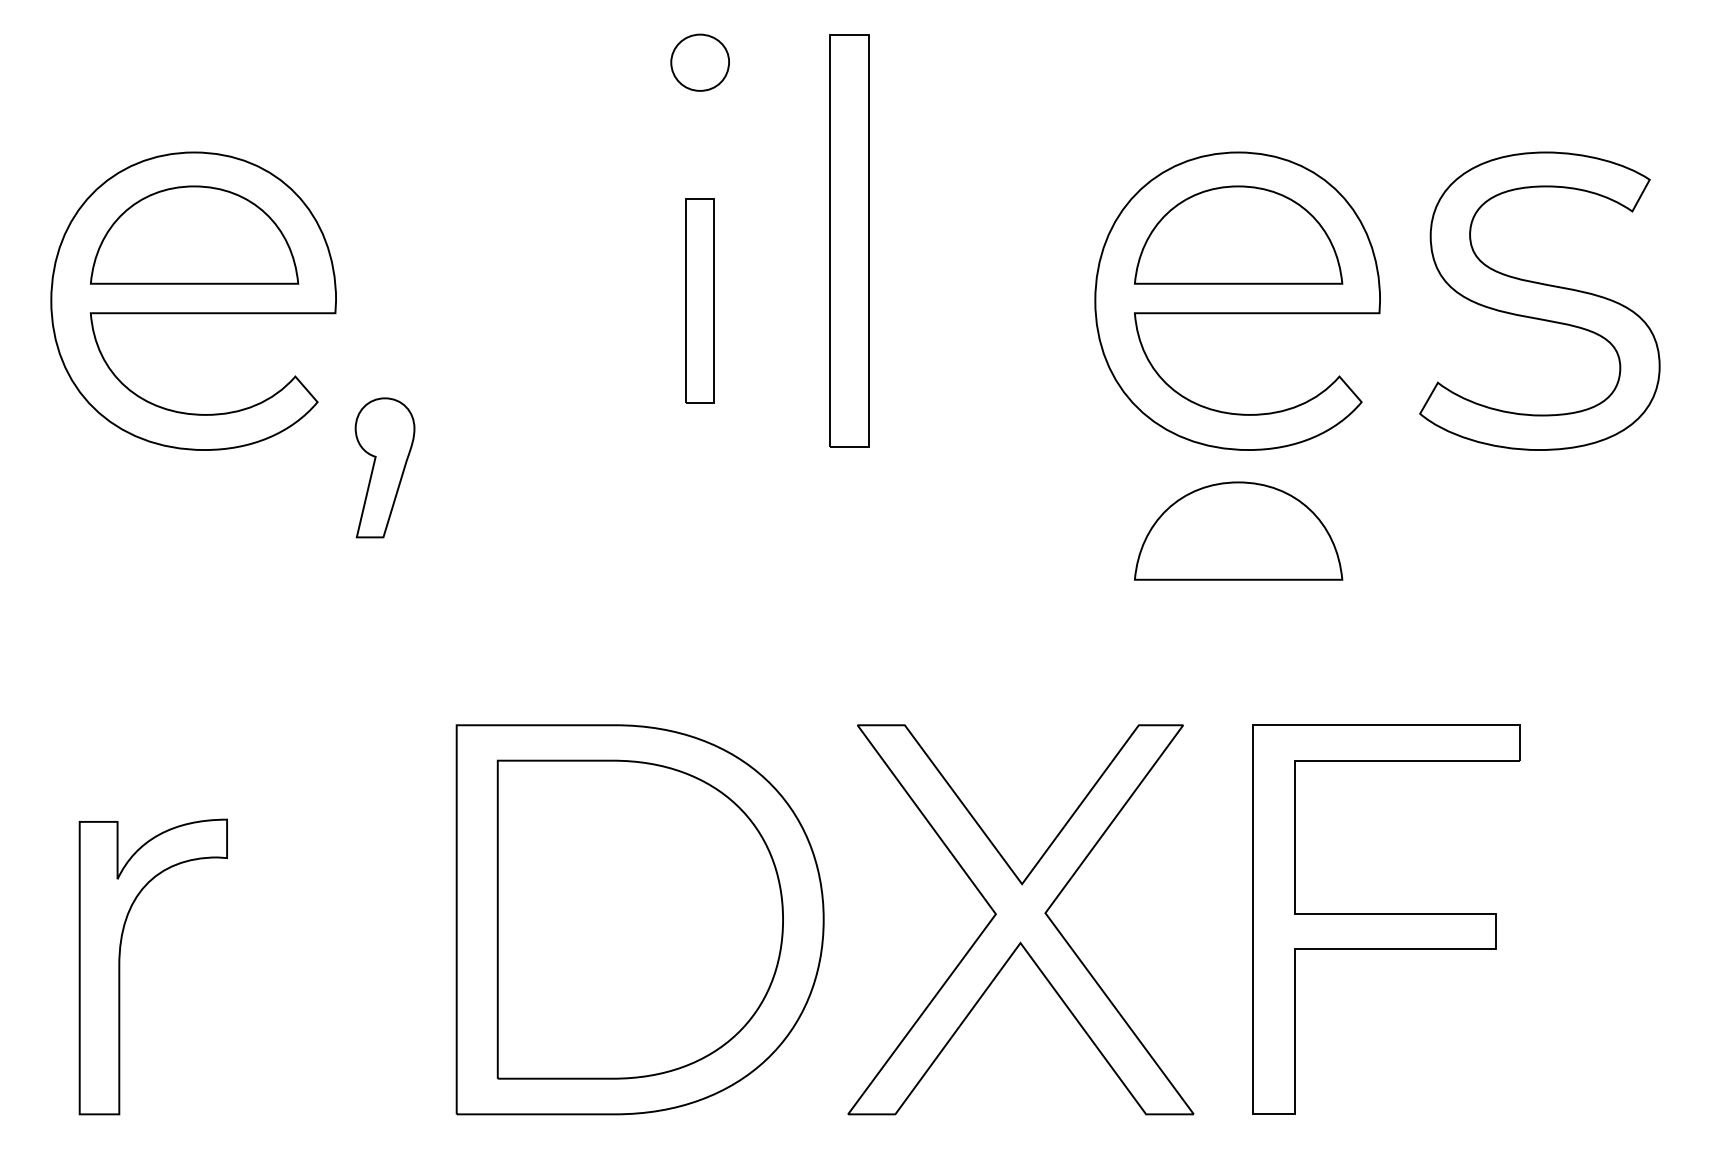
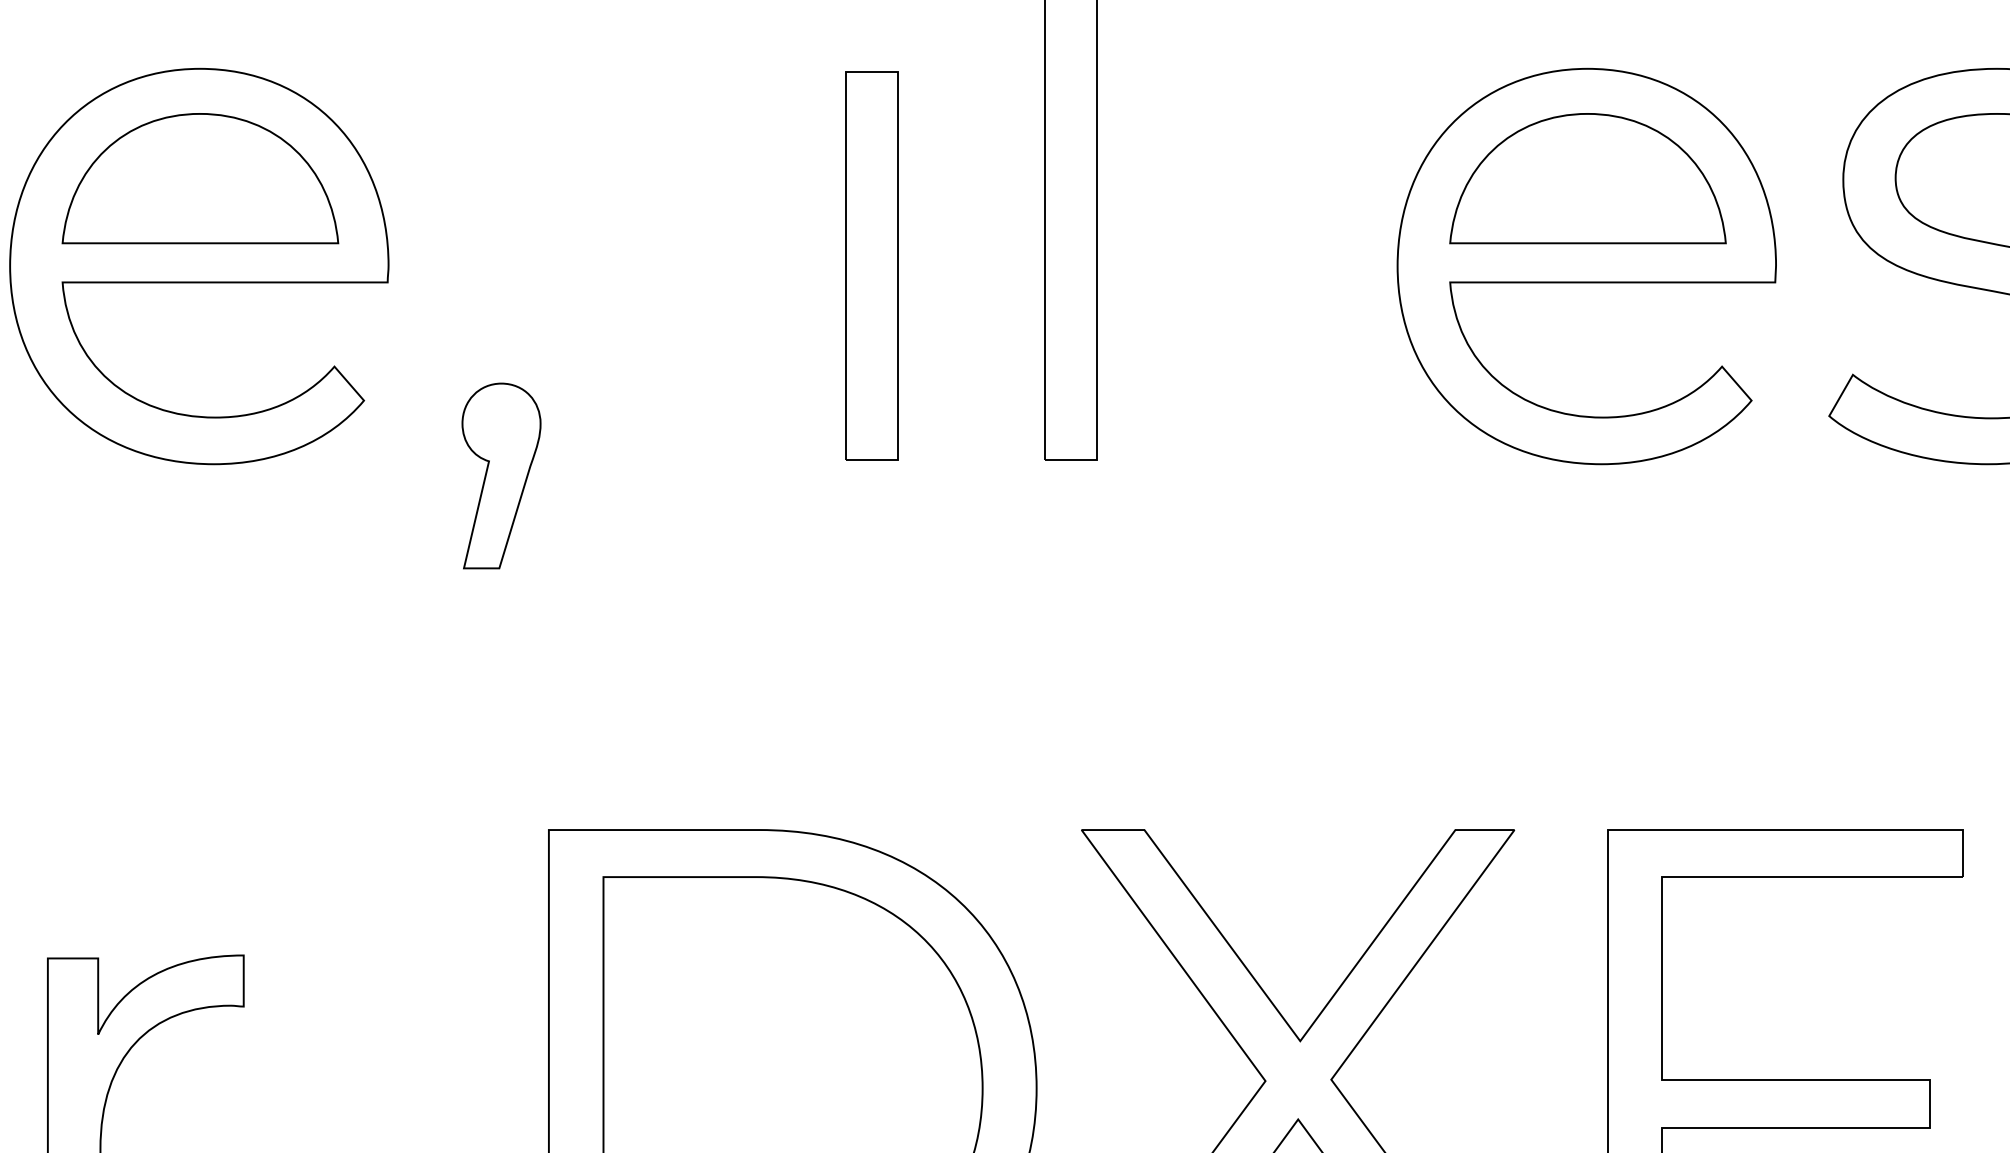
part: (699, 300) -> (871, 265), size x1.43
part: (384, 467) -> (500, 475), moved
part: (1238, 530) -> (1587, 571), removed

